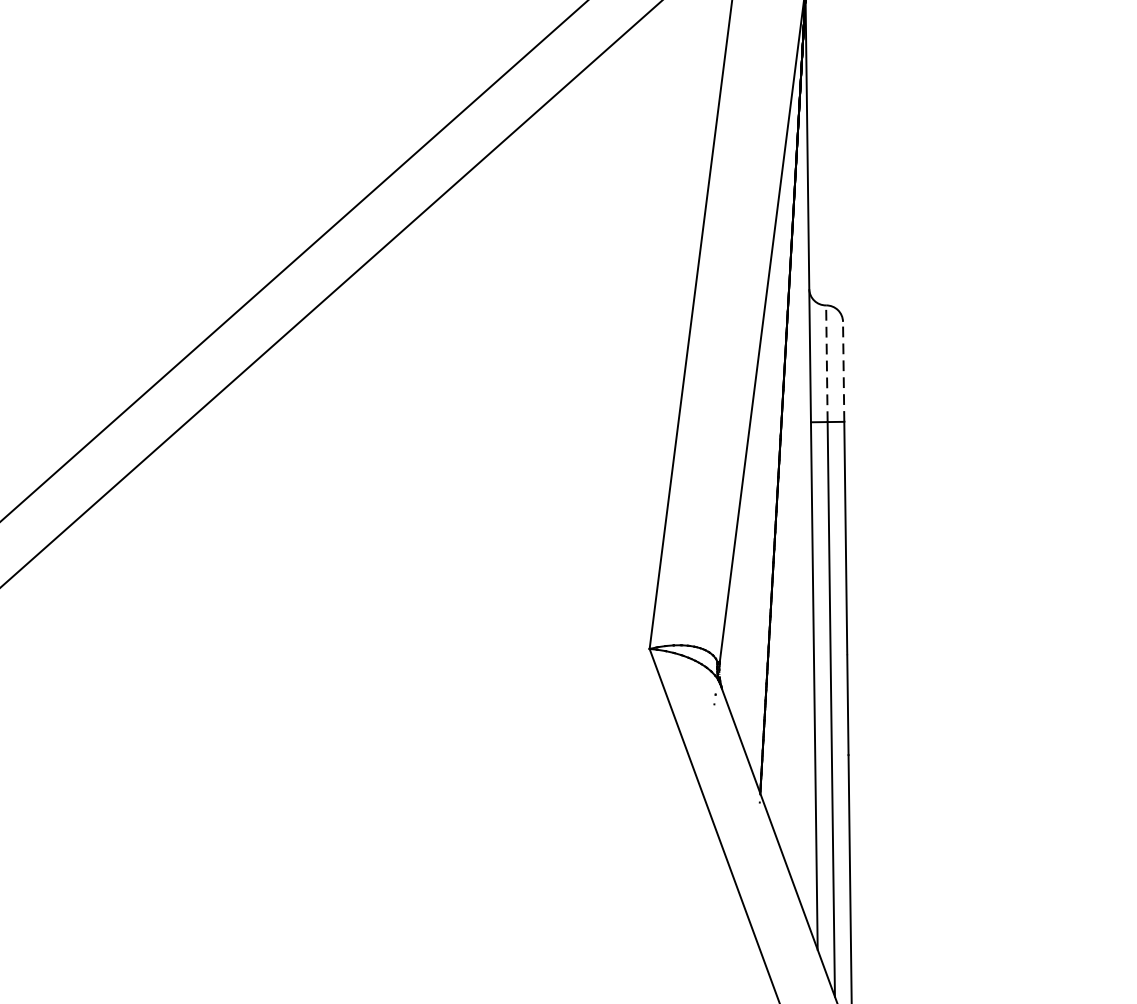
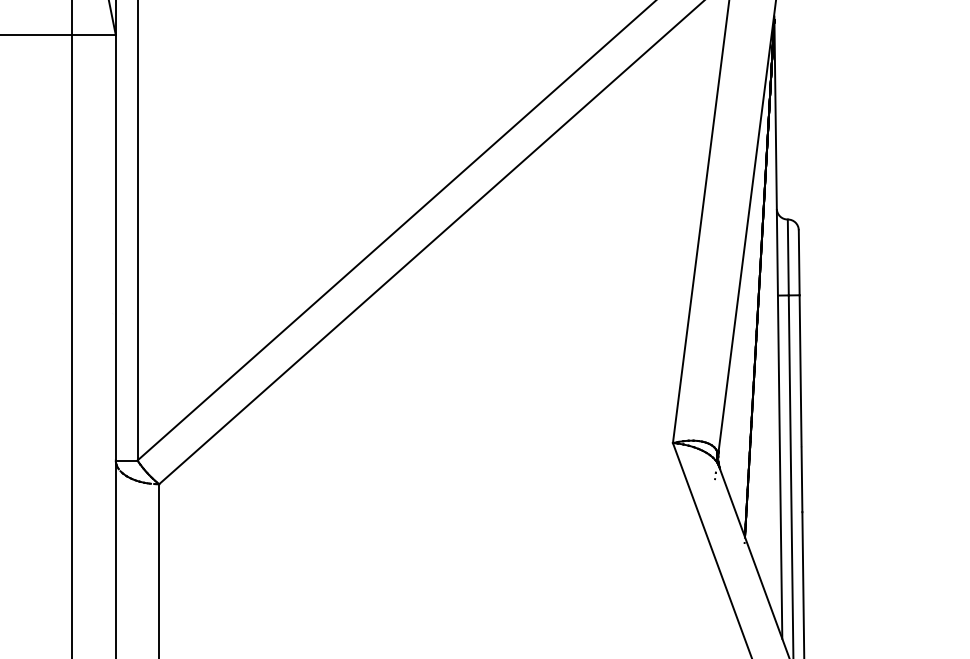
line: (827, 363) -> (788, 257), dashed -> solid
line: (844, 371) -> (799, 262), dashed -> solid

